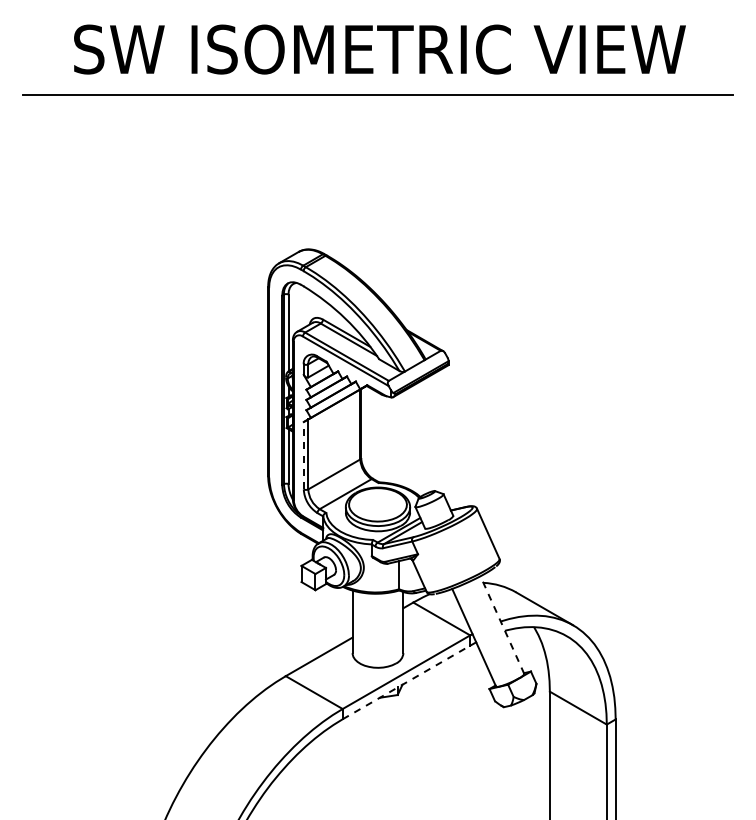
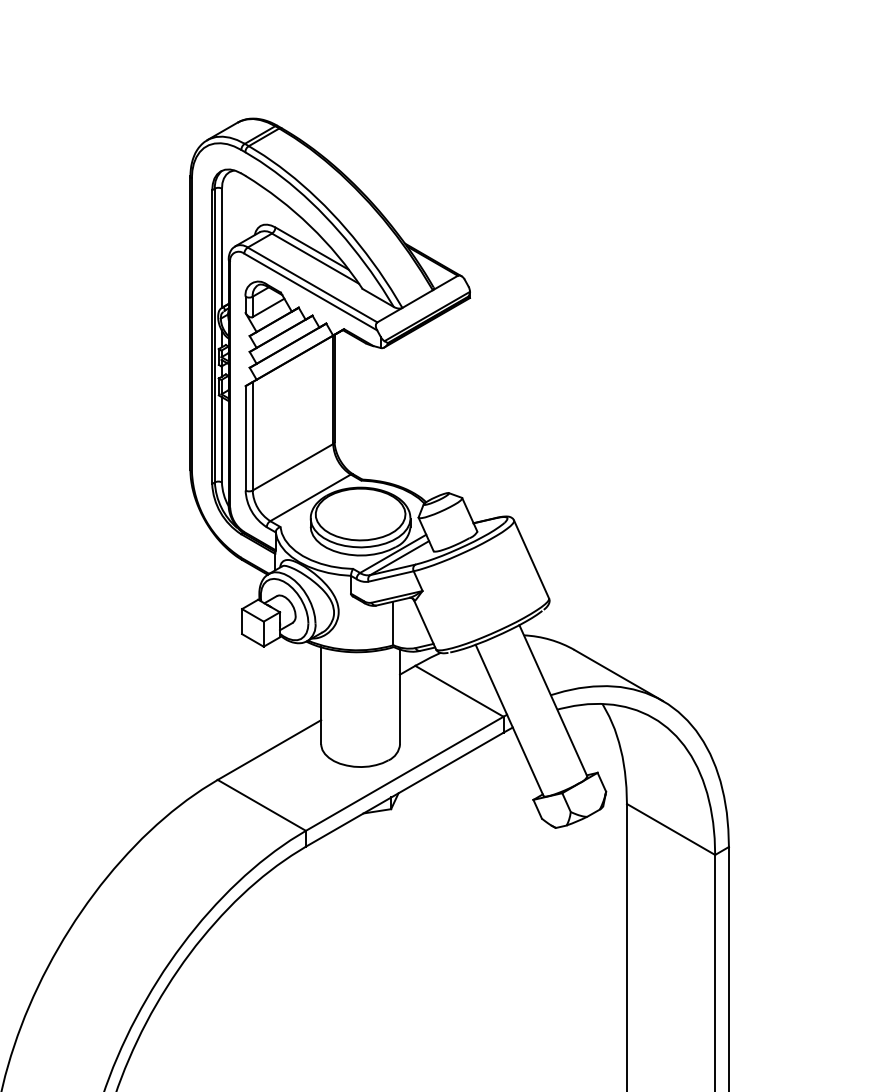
line: (303, 455) -> (245, 437), dashed -> solid
line: (502, 625) -> (553, 701), dashed -> solid
line: (406, 682) -> (404, 789), dashed -> solid

